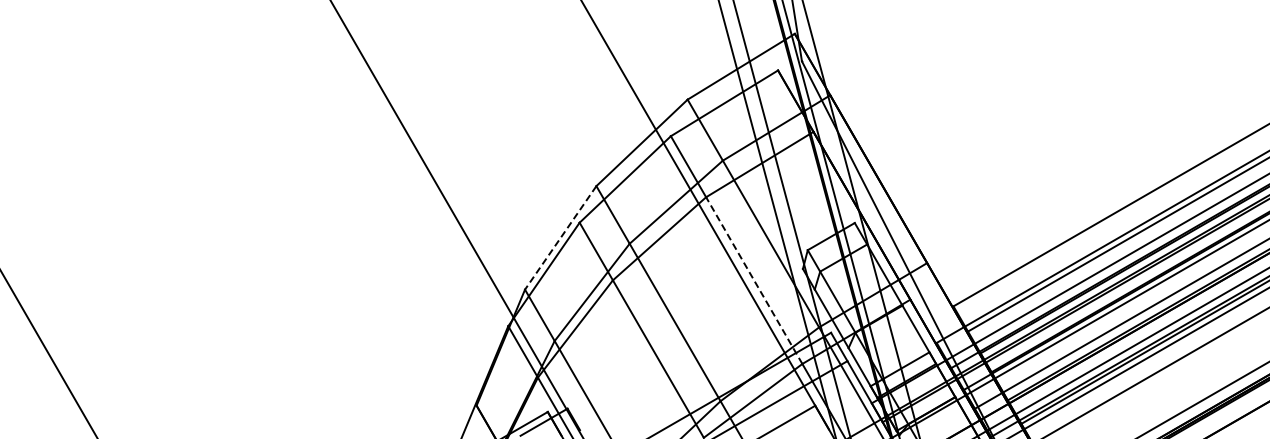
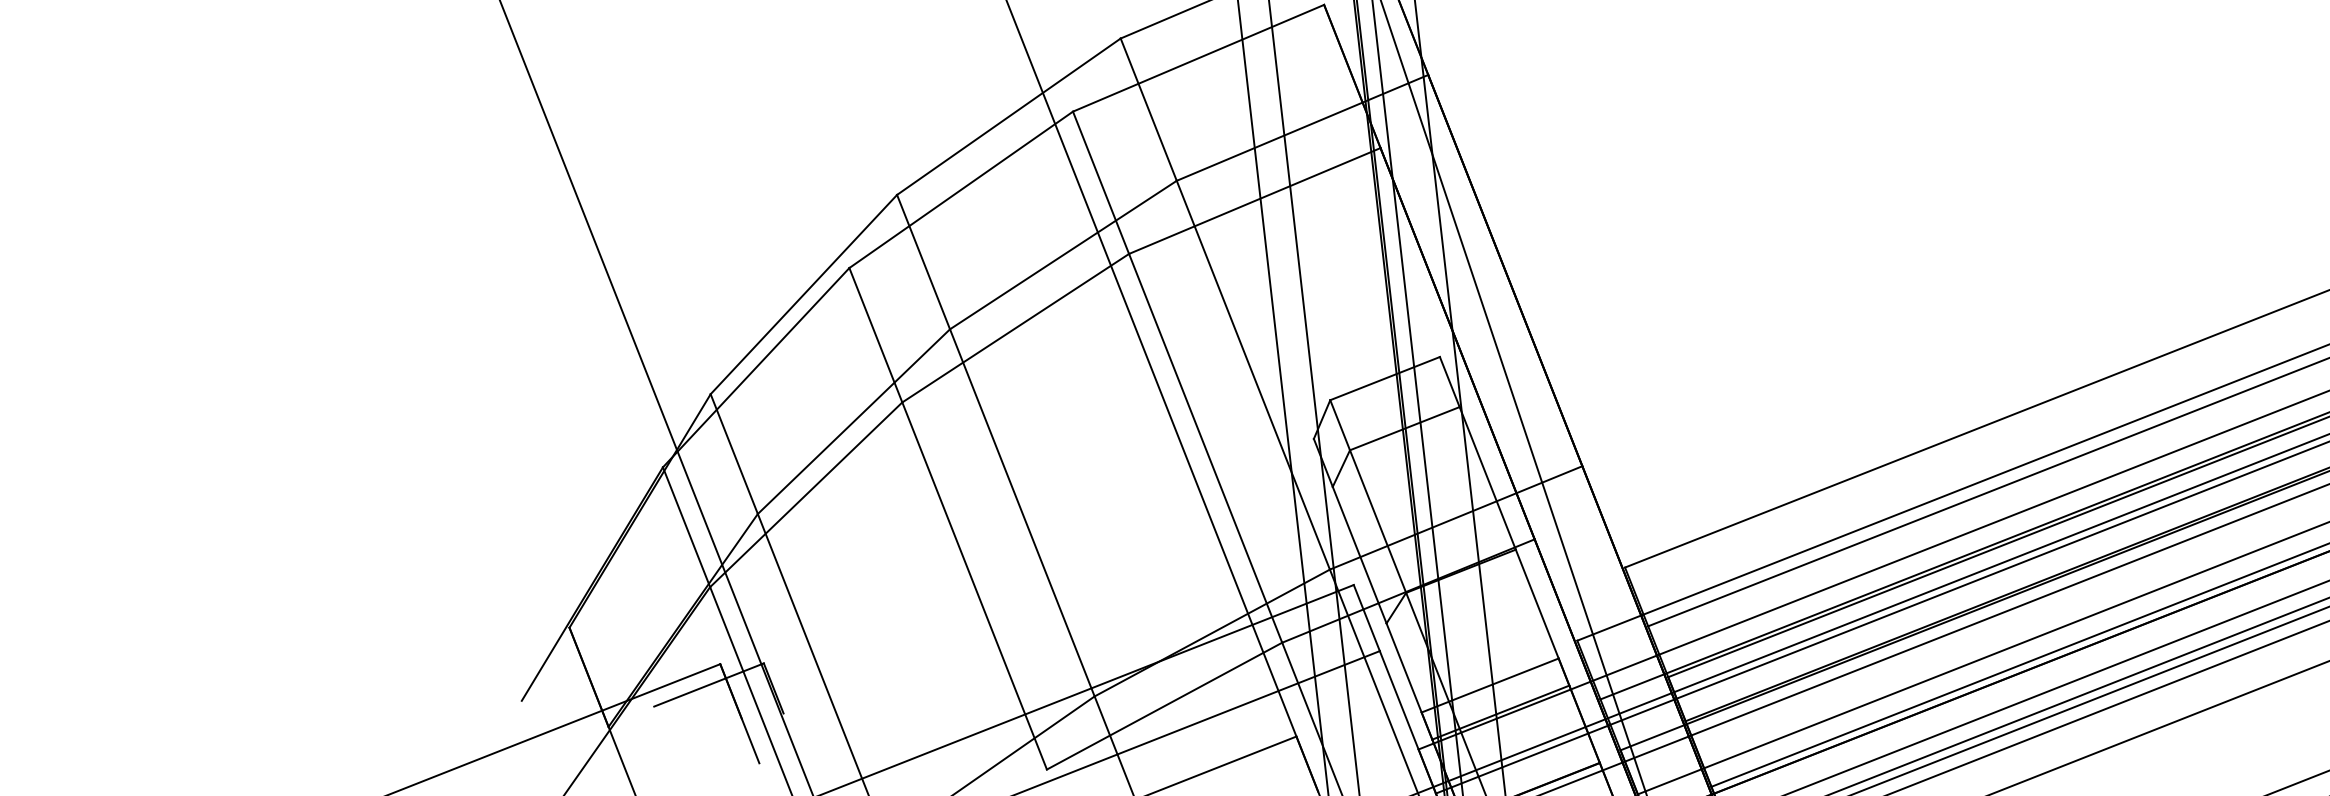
line: (560, 237) -> (803, 293), dashed -> solid
line: (754, 280) -> (1206, 448), dashed -> solid

